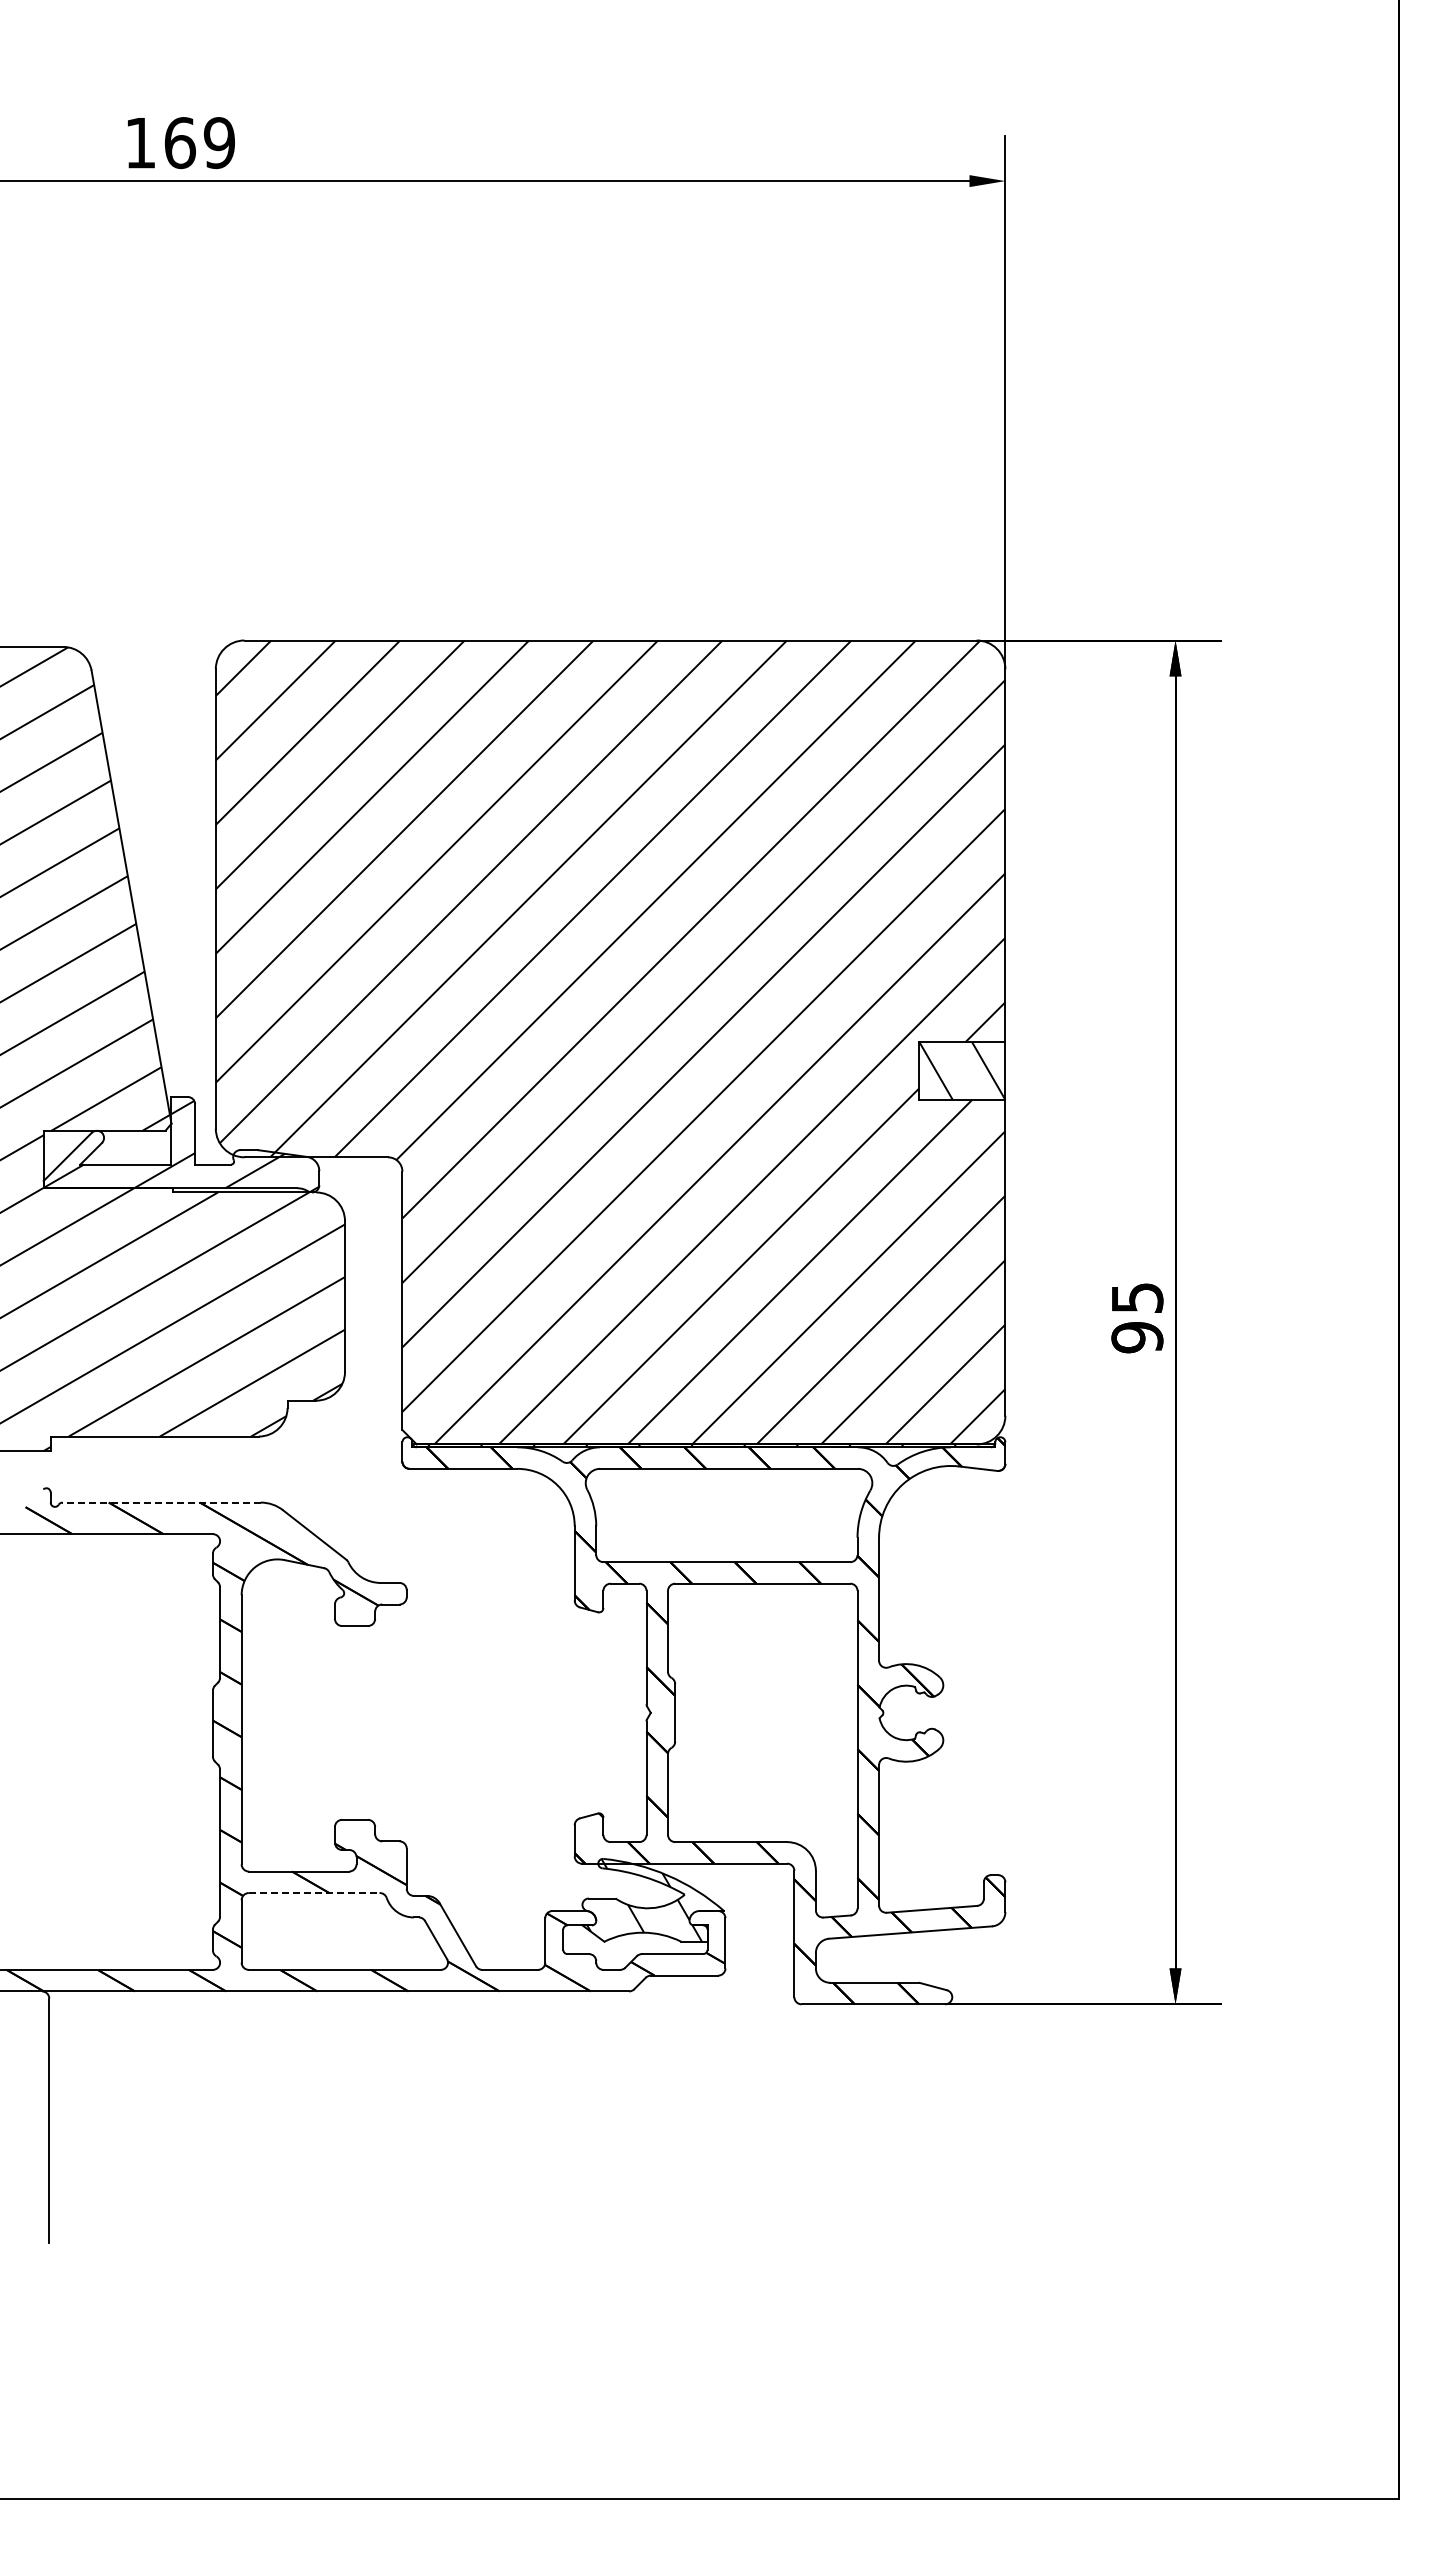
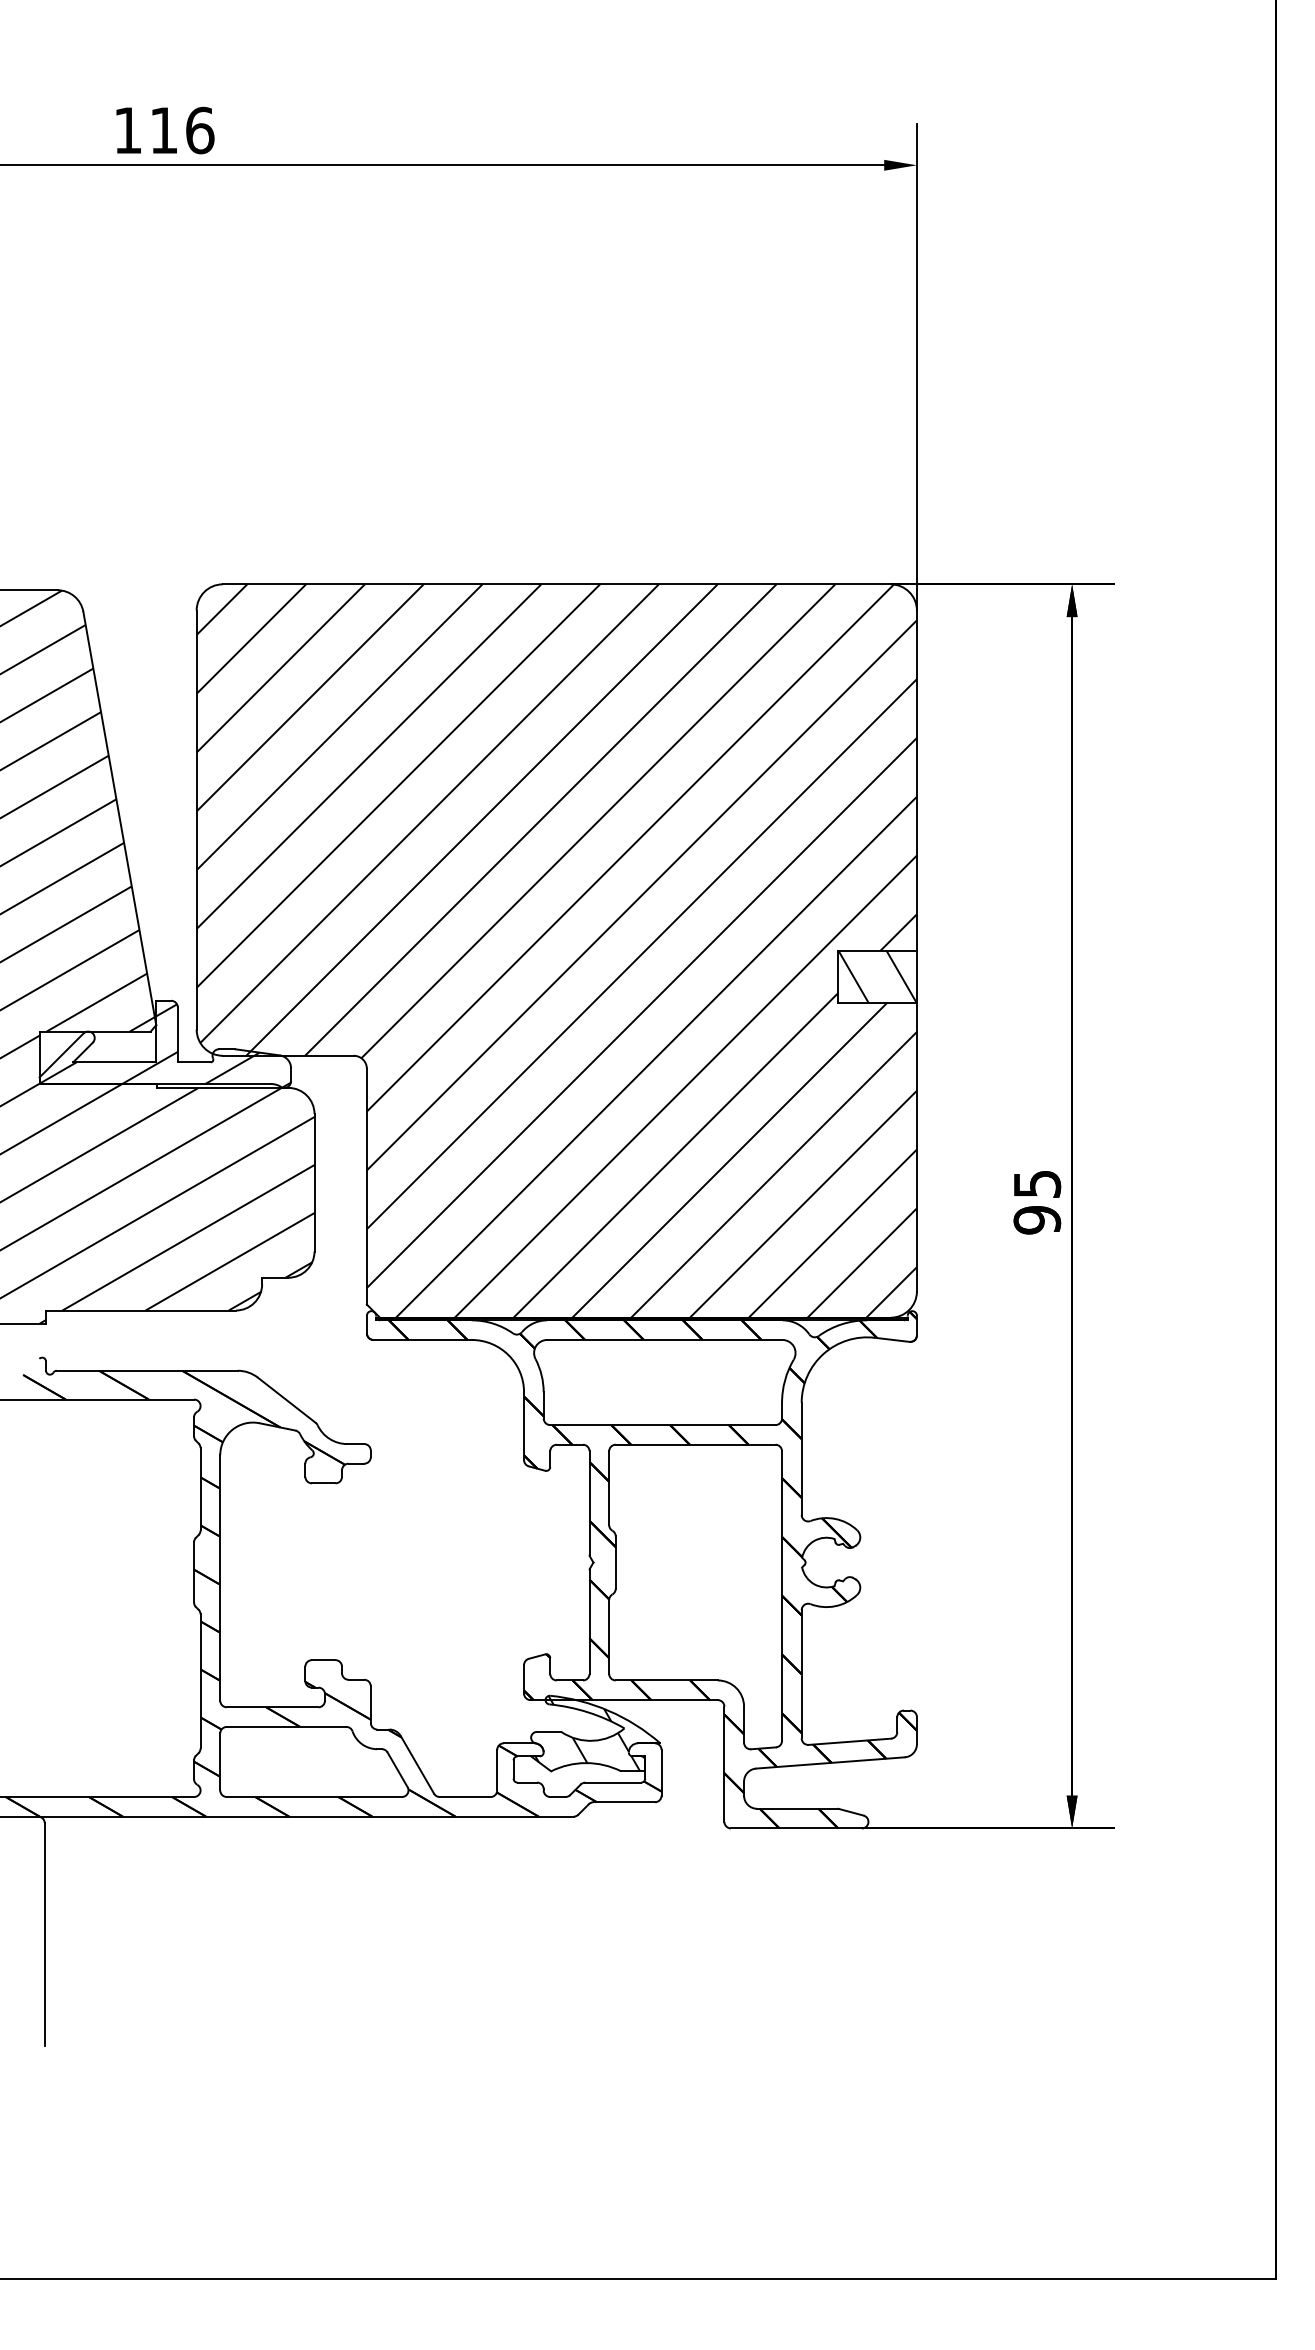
text: (199, 143) -> (181, 130), 169 -> 116
line: (161, 1502) -> (147, 1370), dashed -> solid
line: (314, 1893) -> (286, 1727), dashed -> solid

